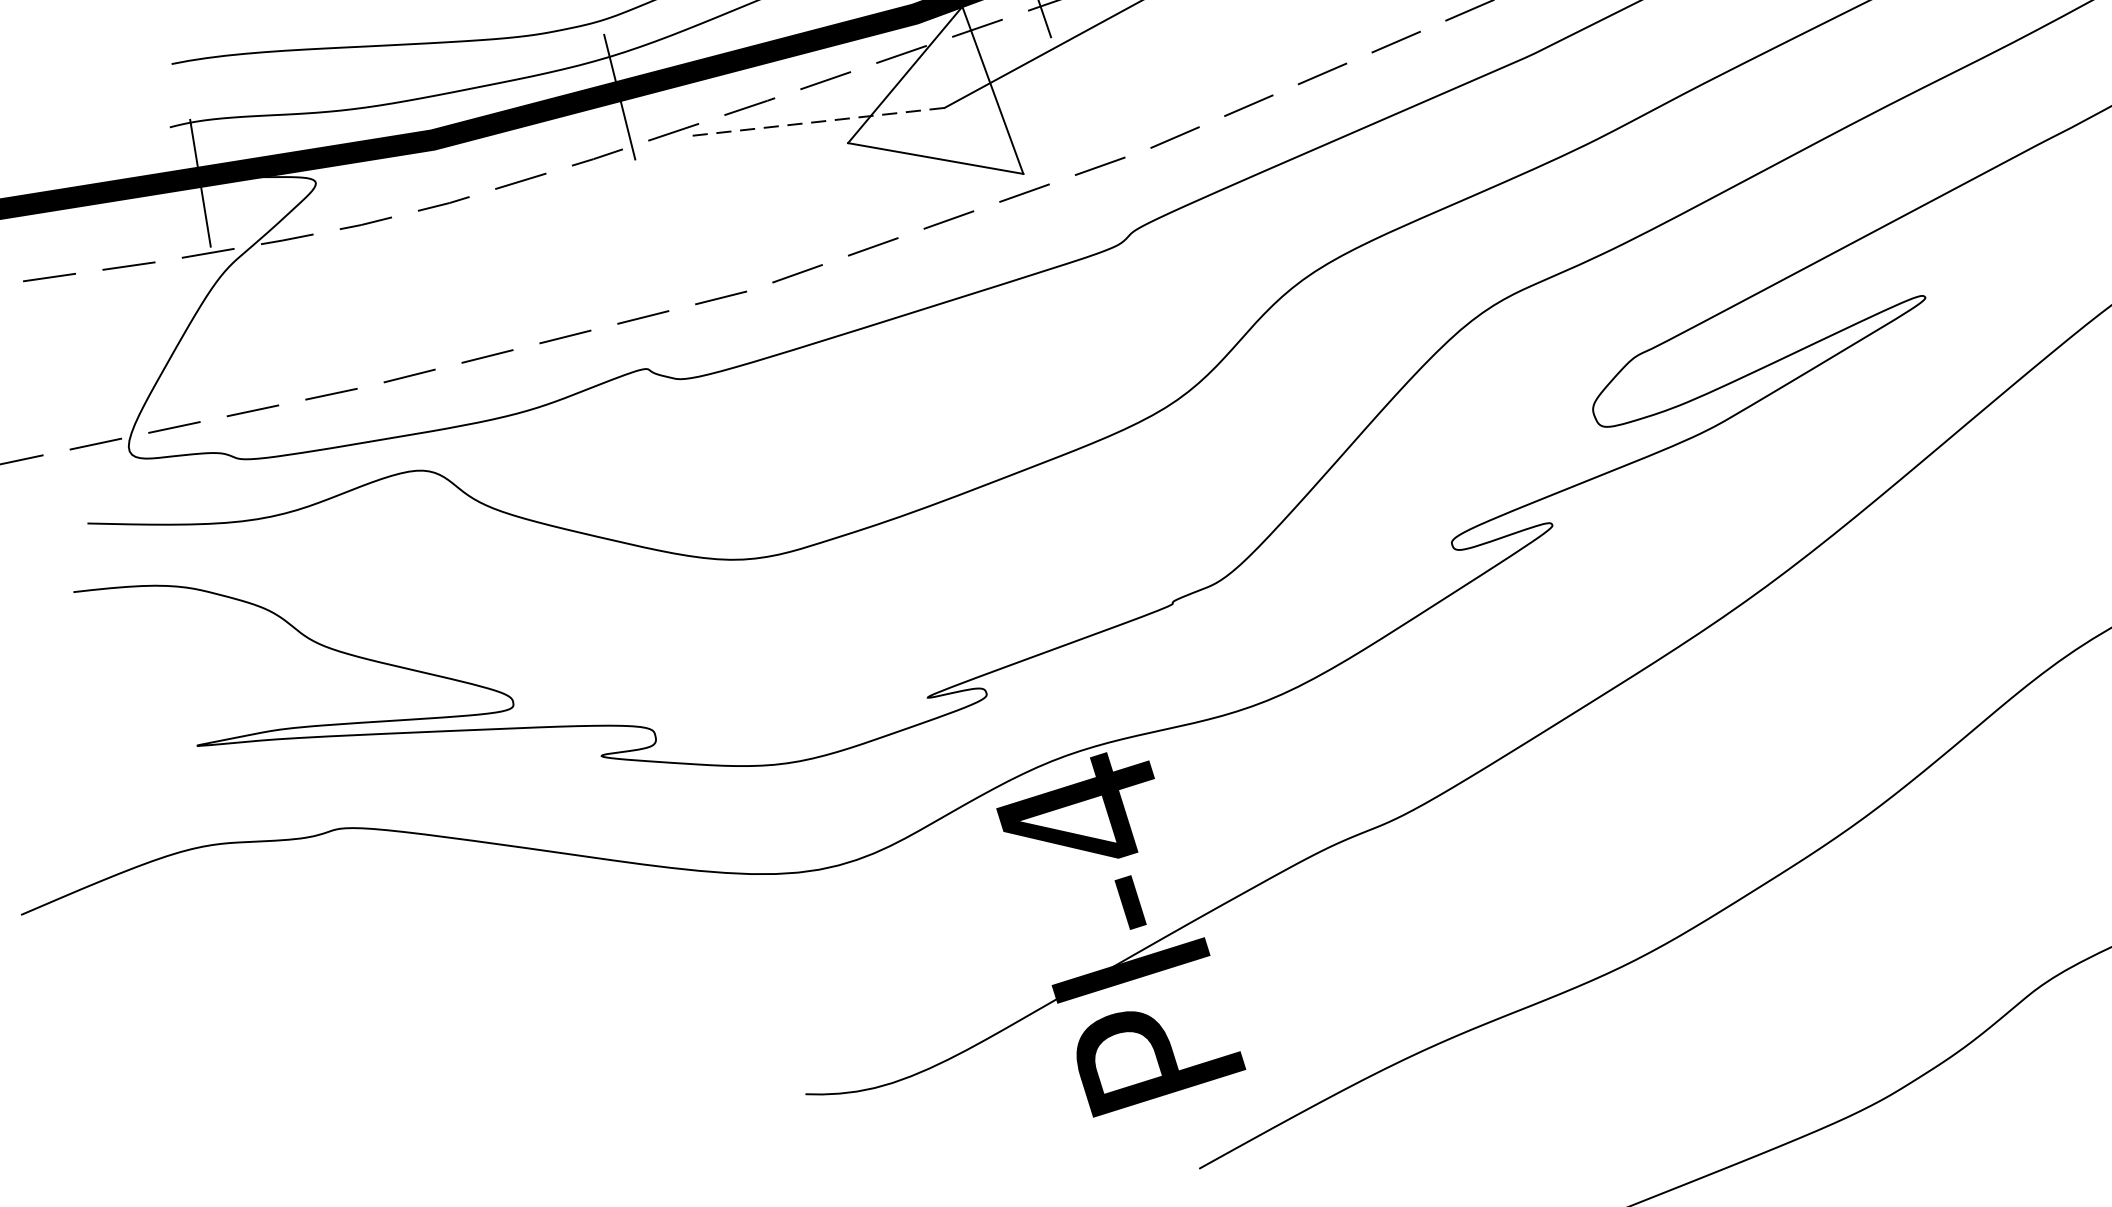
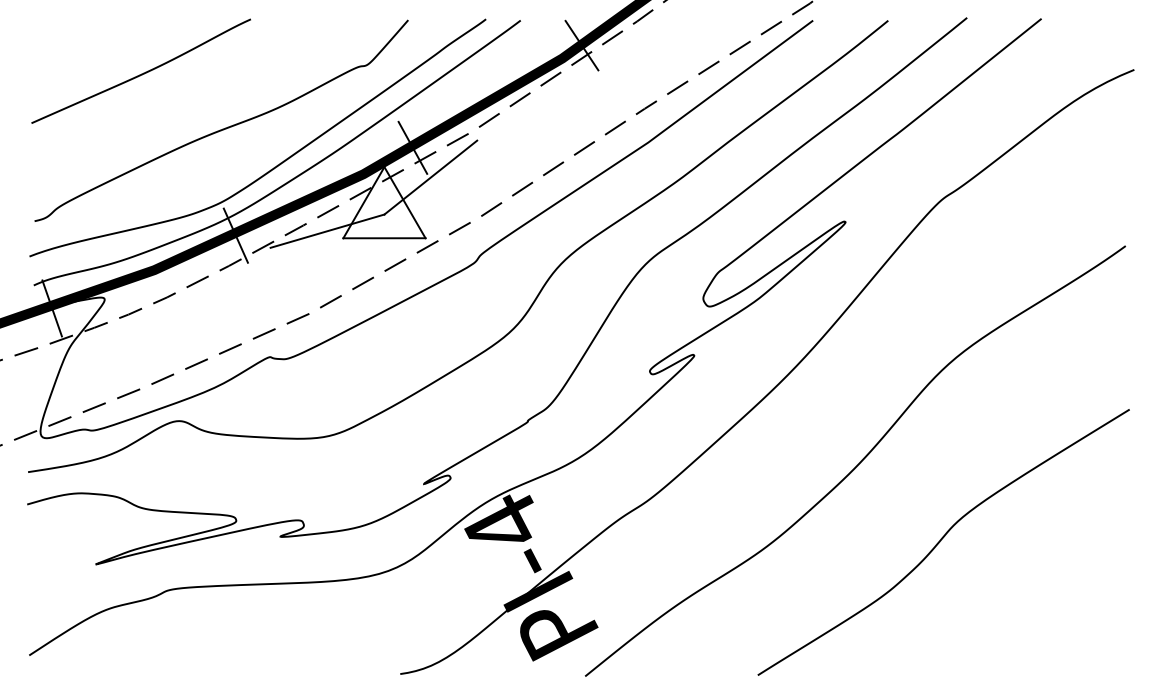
line: (816, 122) -> (327, 231), dashed -> solid

